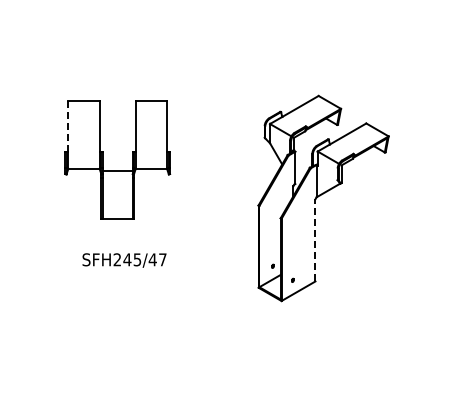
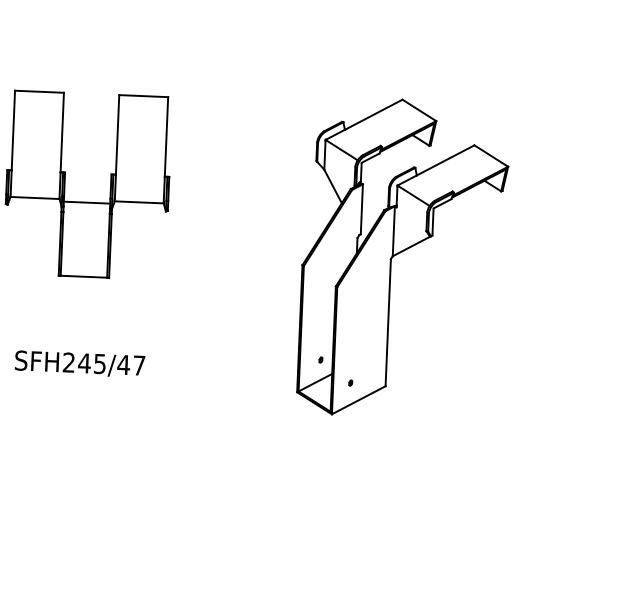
line: (68, 126) -> (13, 130), dashed -> solid
line: (315, 239) -> (388, 321), dashed -> solid
text: (124, 260) -> (79, 364), moved

